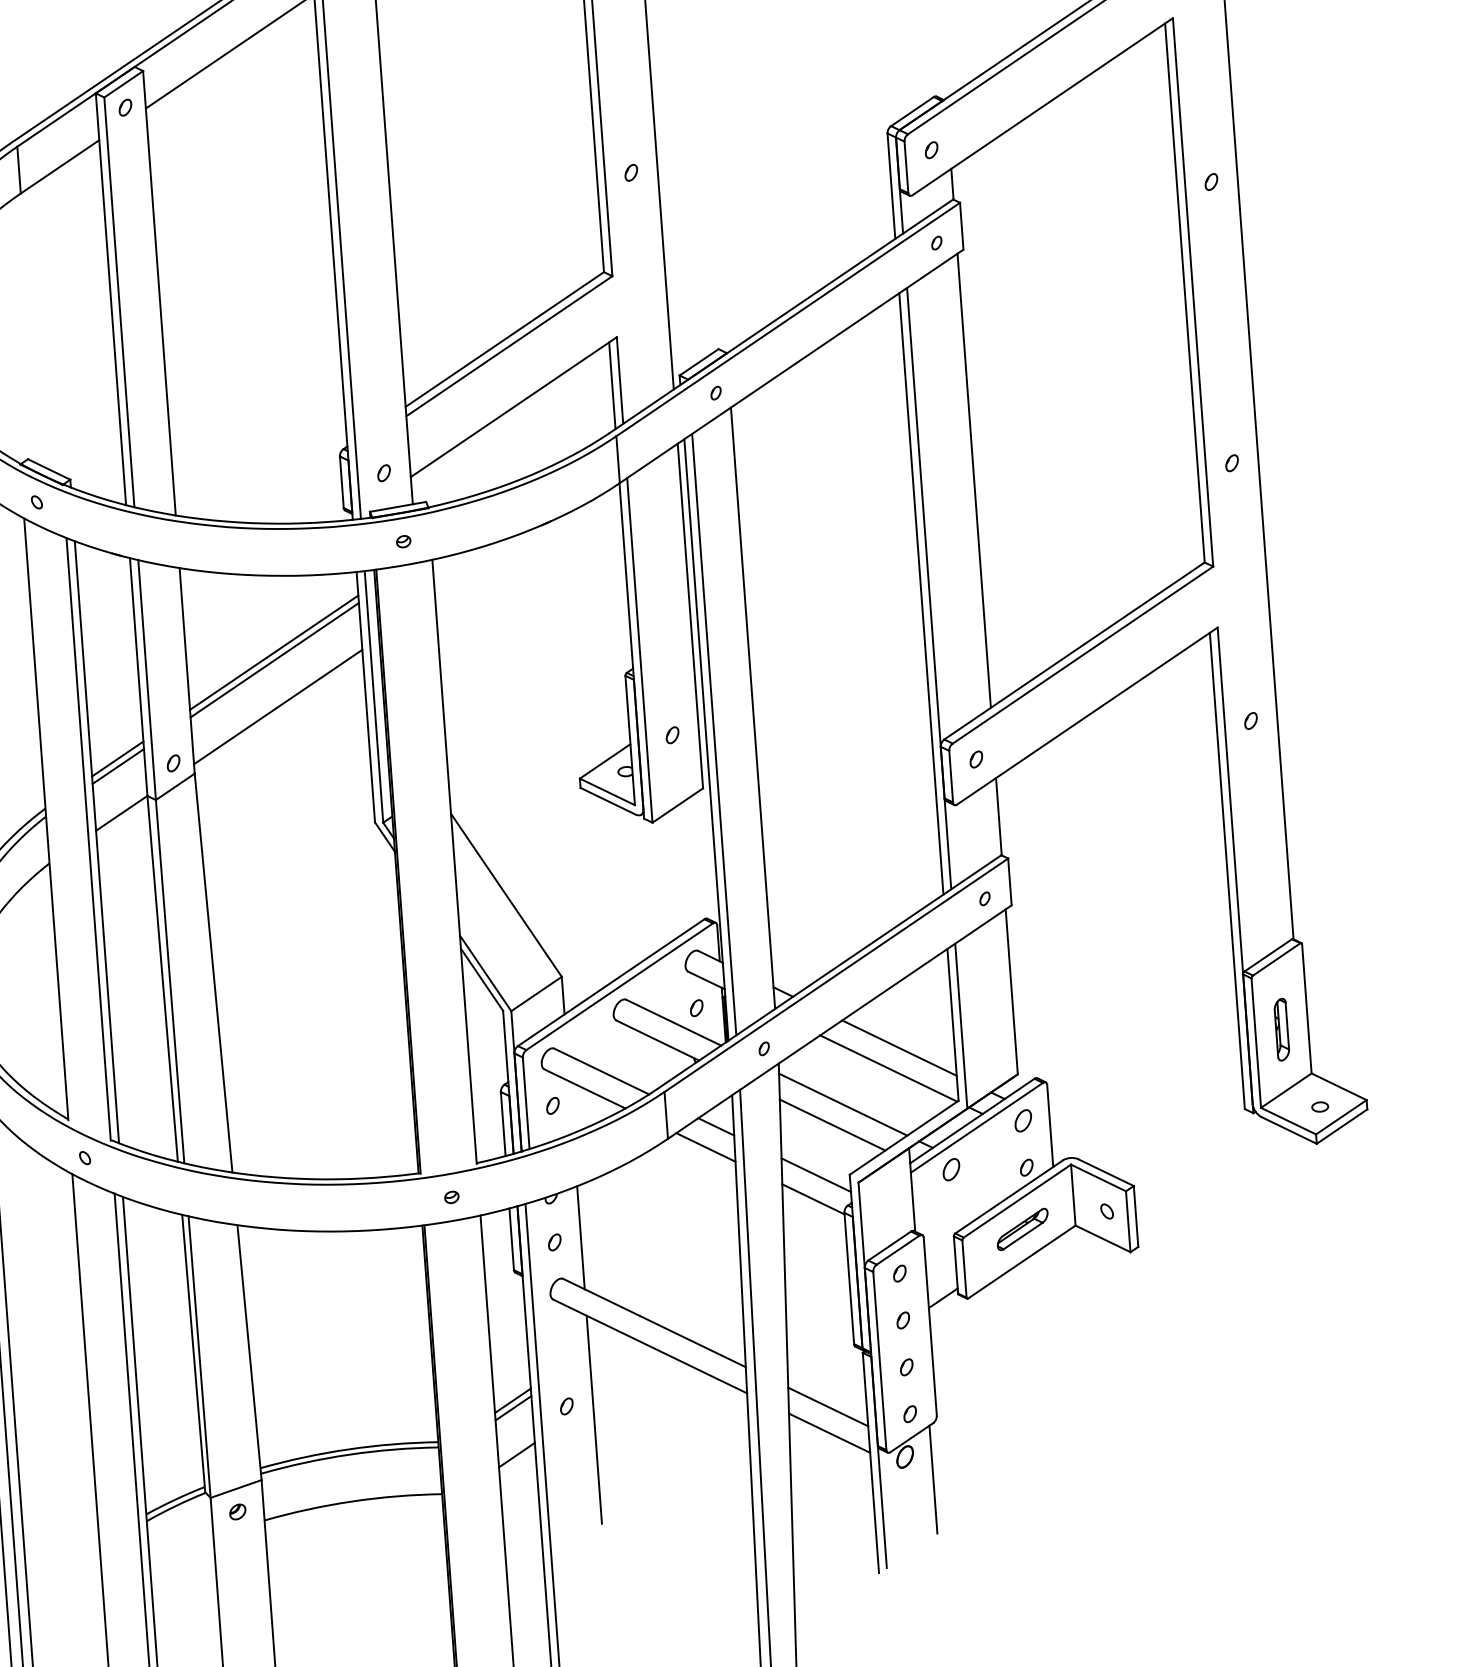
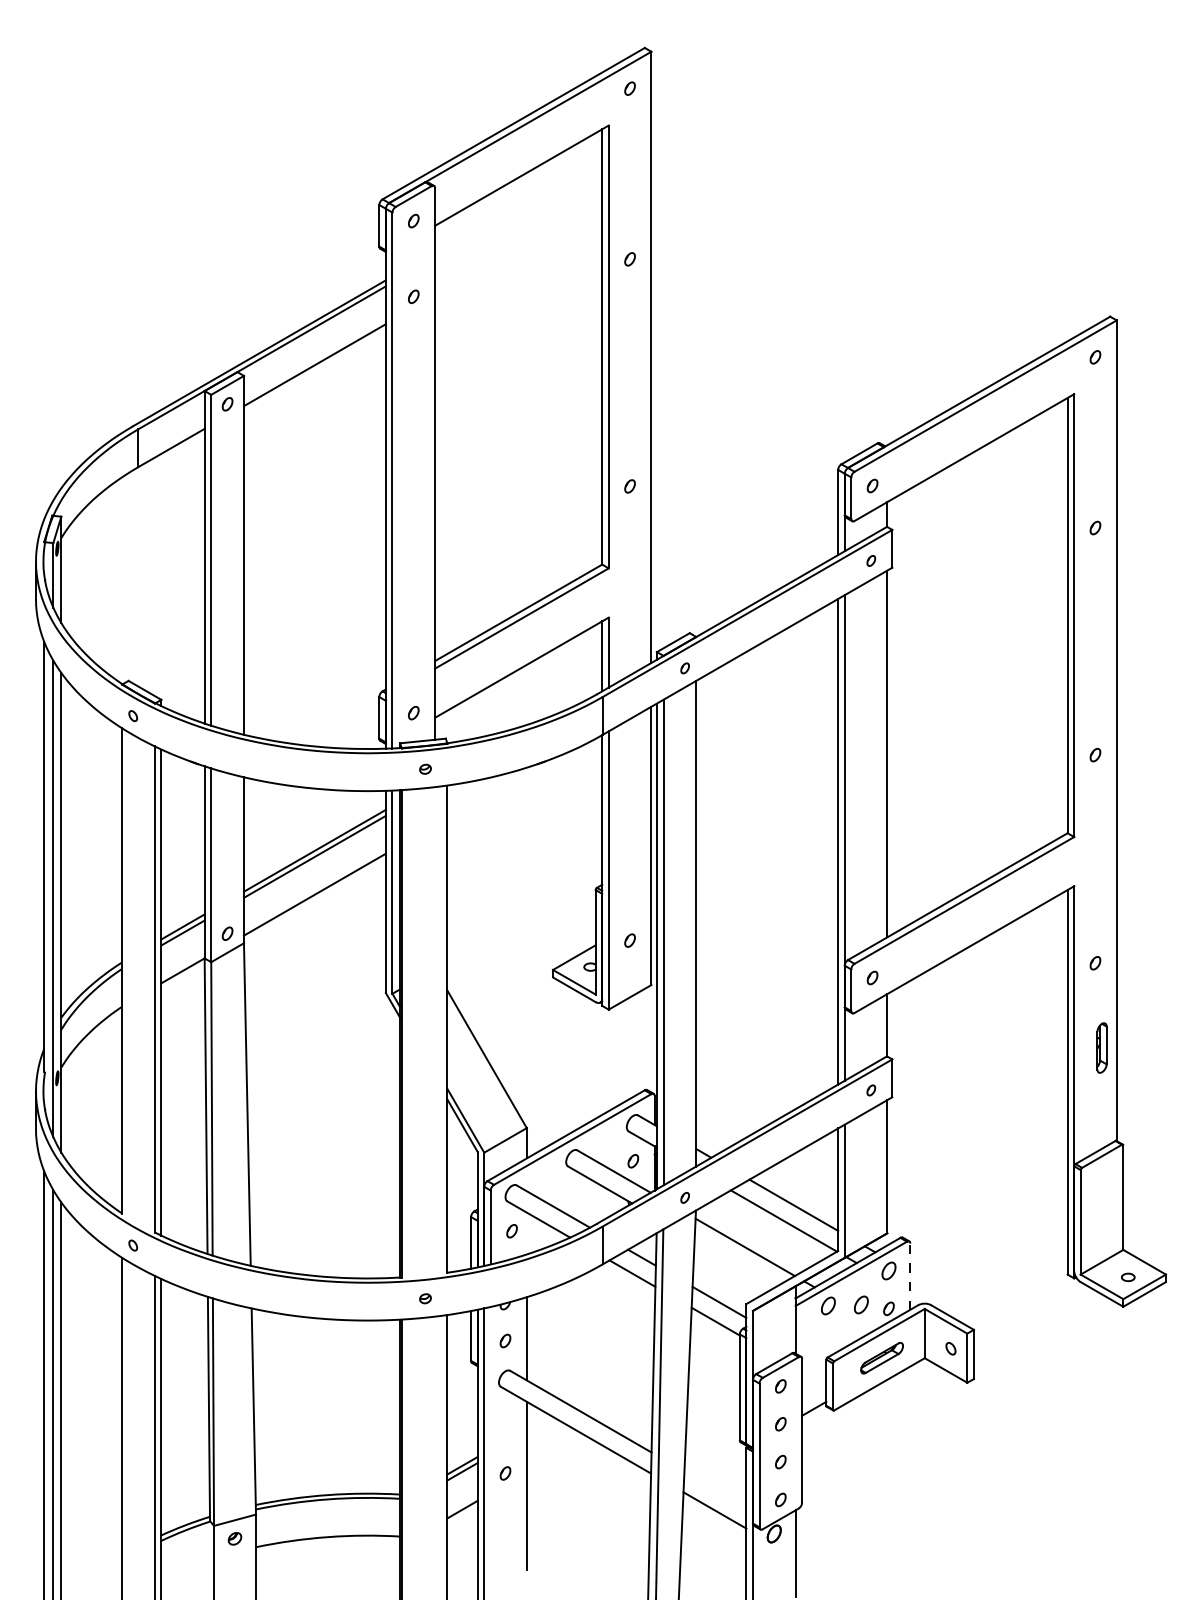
part: (1281, 1029) -> (1101, 1047), moved
line: (832, 1124) -> (735, 1262), removed
line: (1050, 1125) -> (910, 1276), solid -> dashed
part: (992, 1164) -> (861, 1304), added
line: (828, 1407) -> (715, 1489), removed

